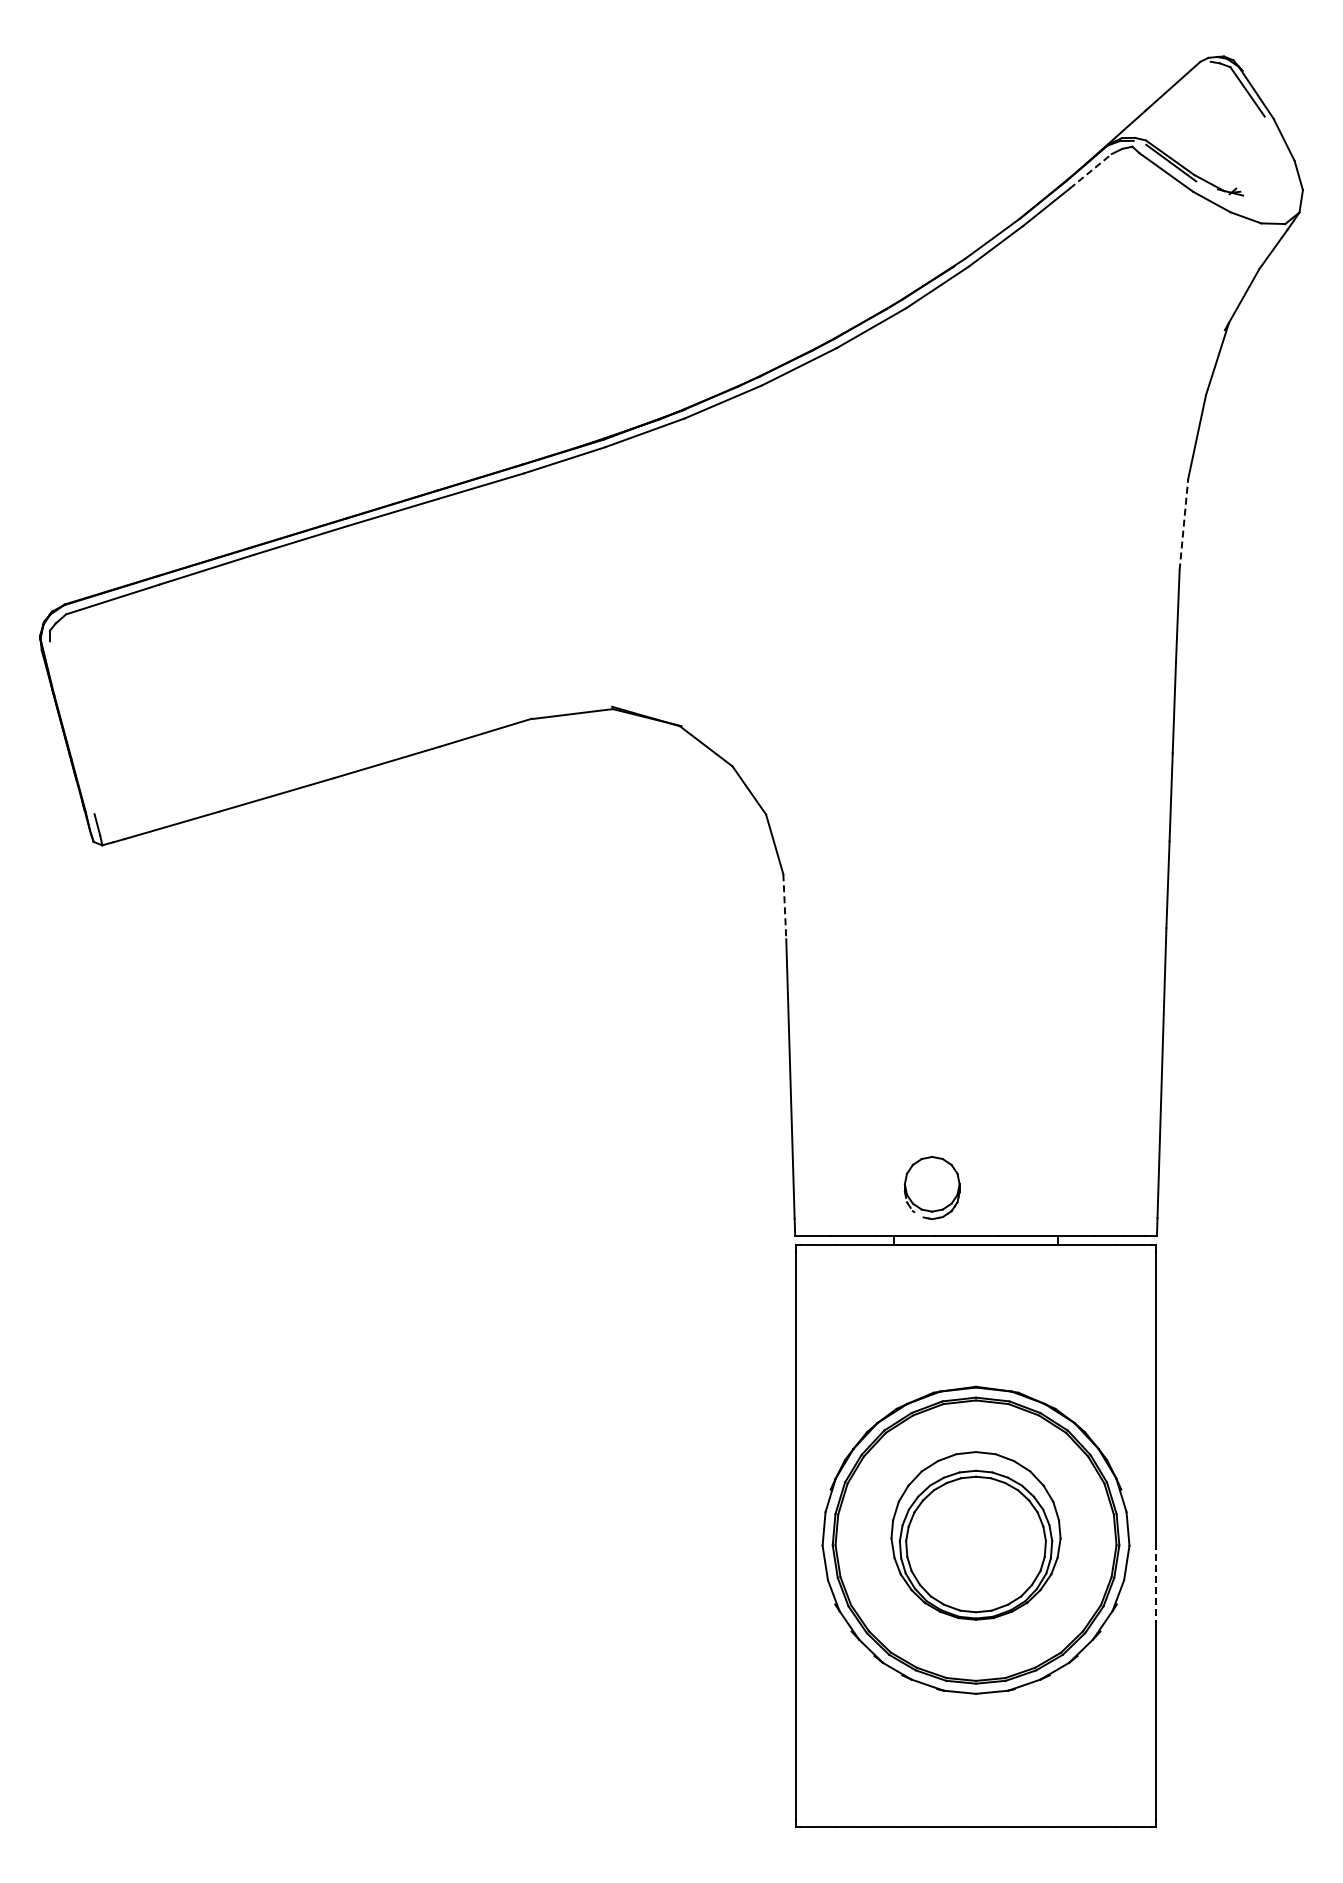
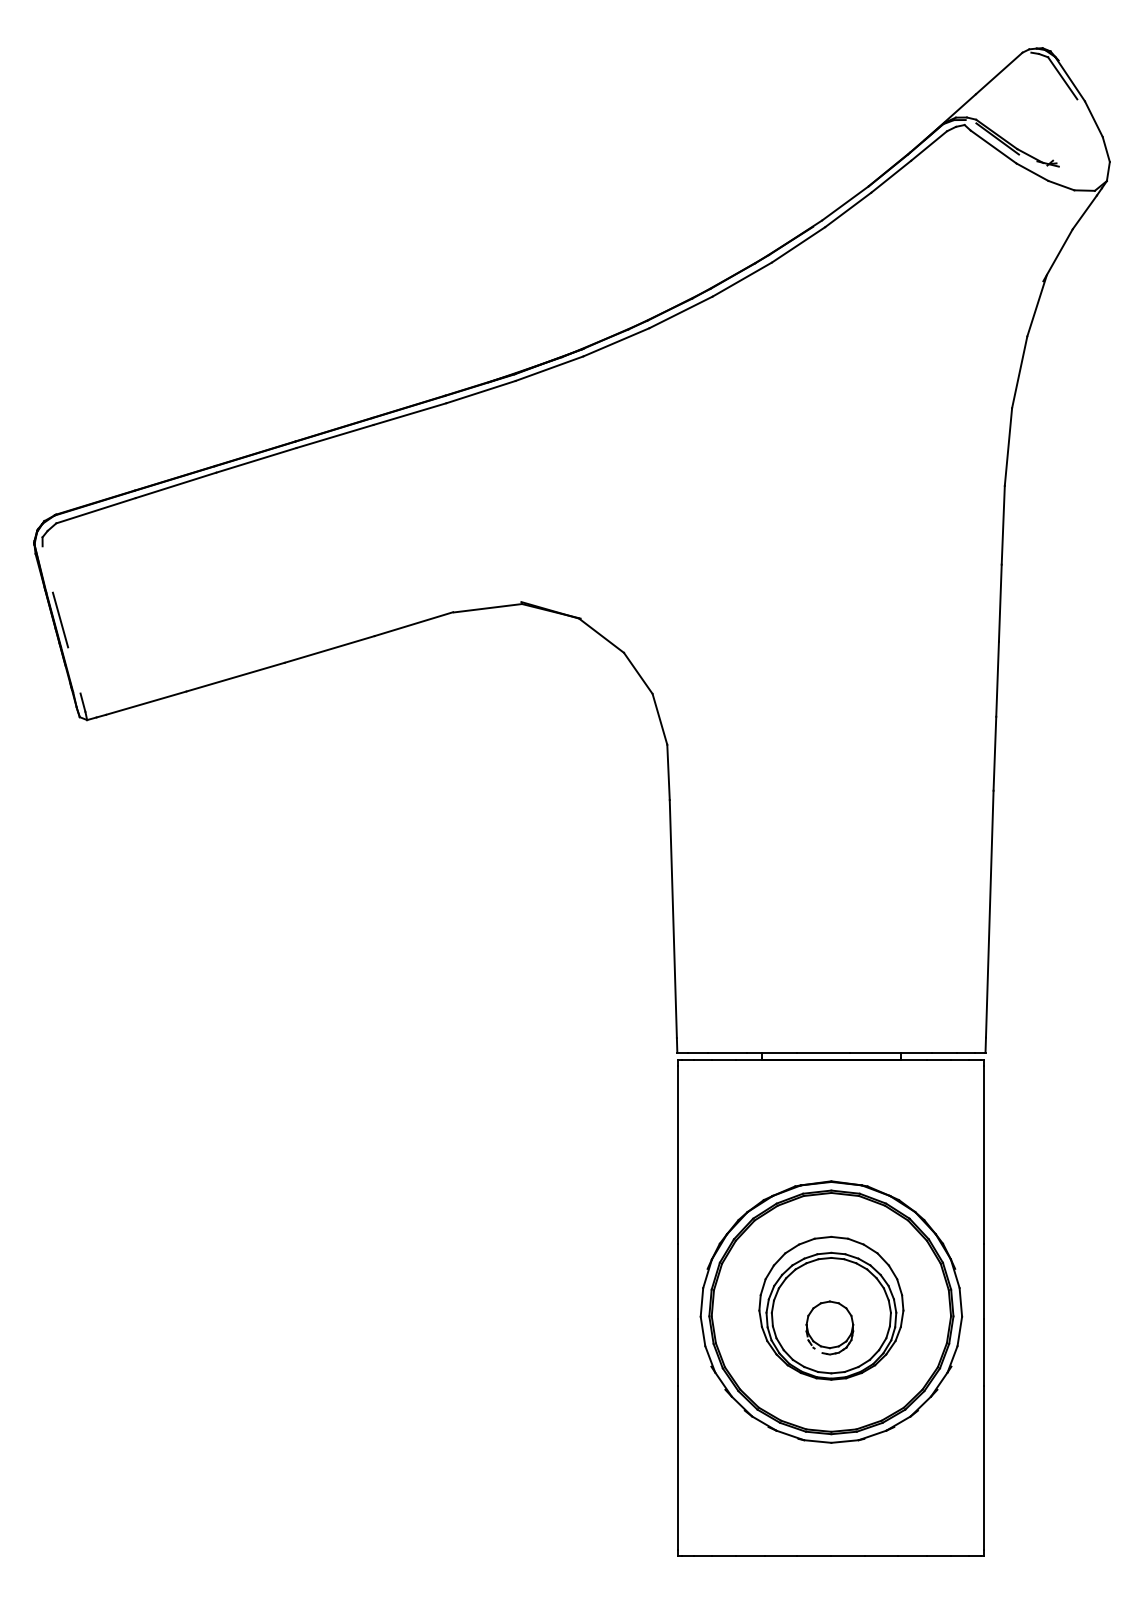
line: (1091, 171) -> (929, 146), dashed -> solid
line: (1183, 524) -> (1008, 446), dashed -> solid
line: (70, 727) -> (60, 619), added
line: (784, 906) -> (668, 772), dashed -> solid
part: (931, 1188) -> (829, 1328), moved
line: (1155, 1587) -> (984, 1352), dashed -> solid

